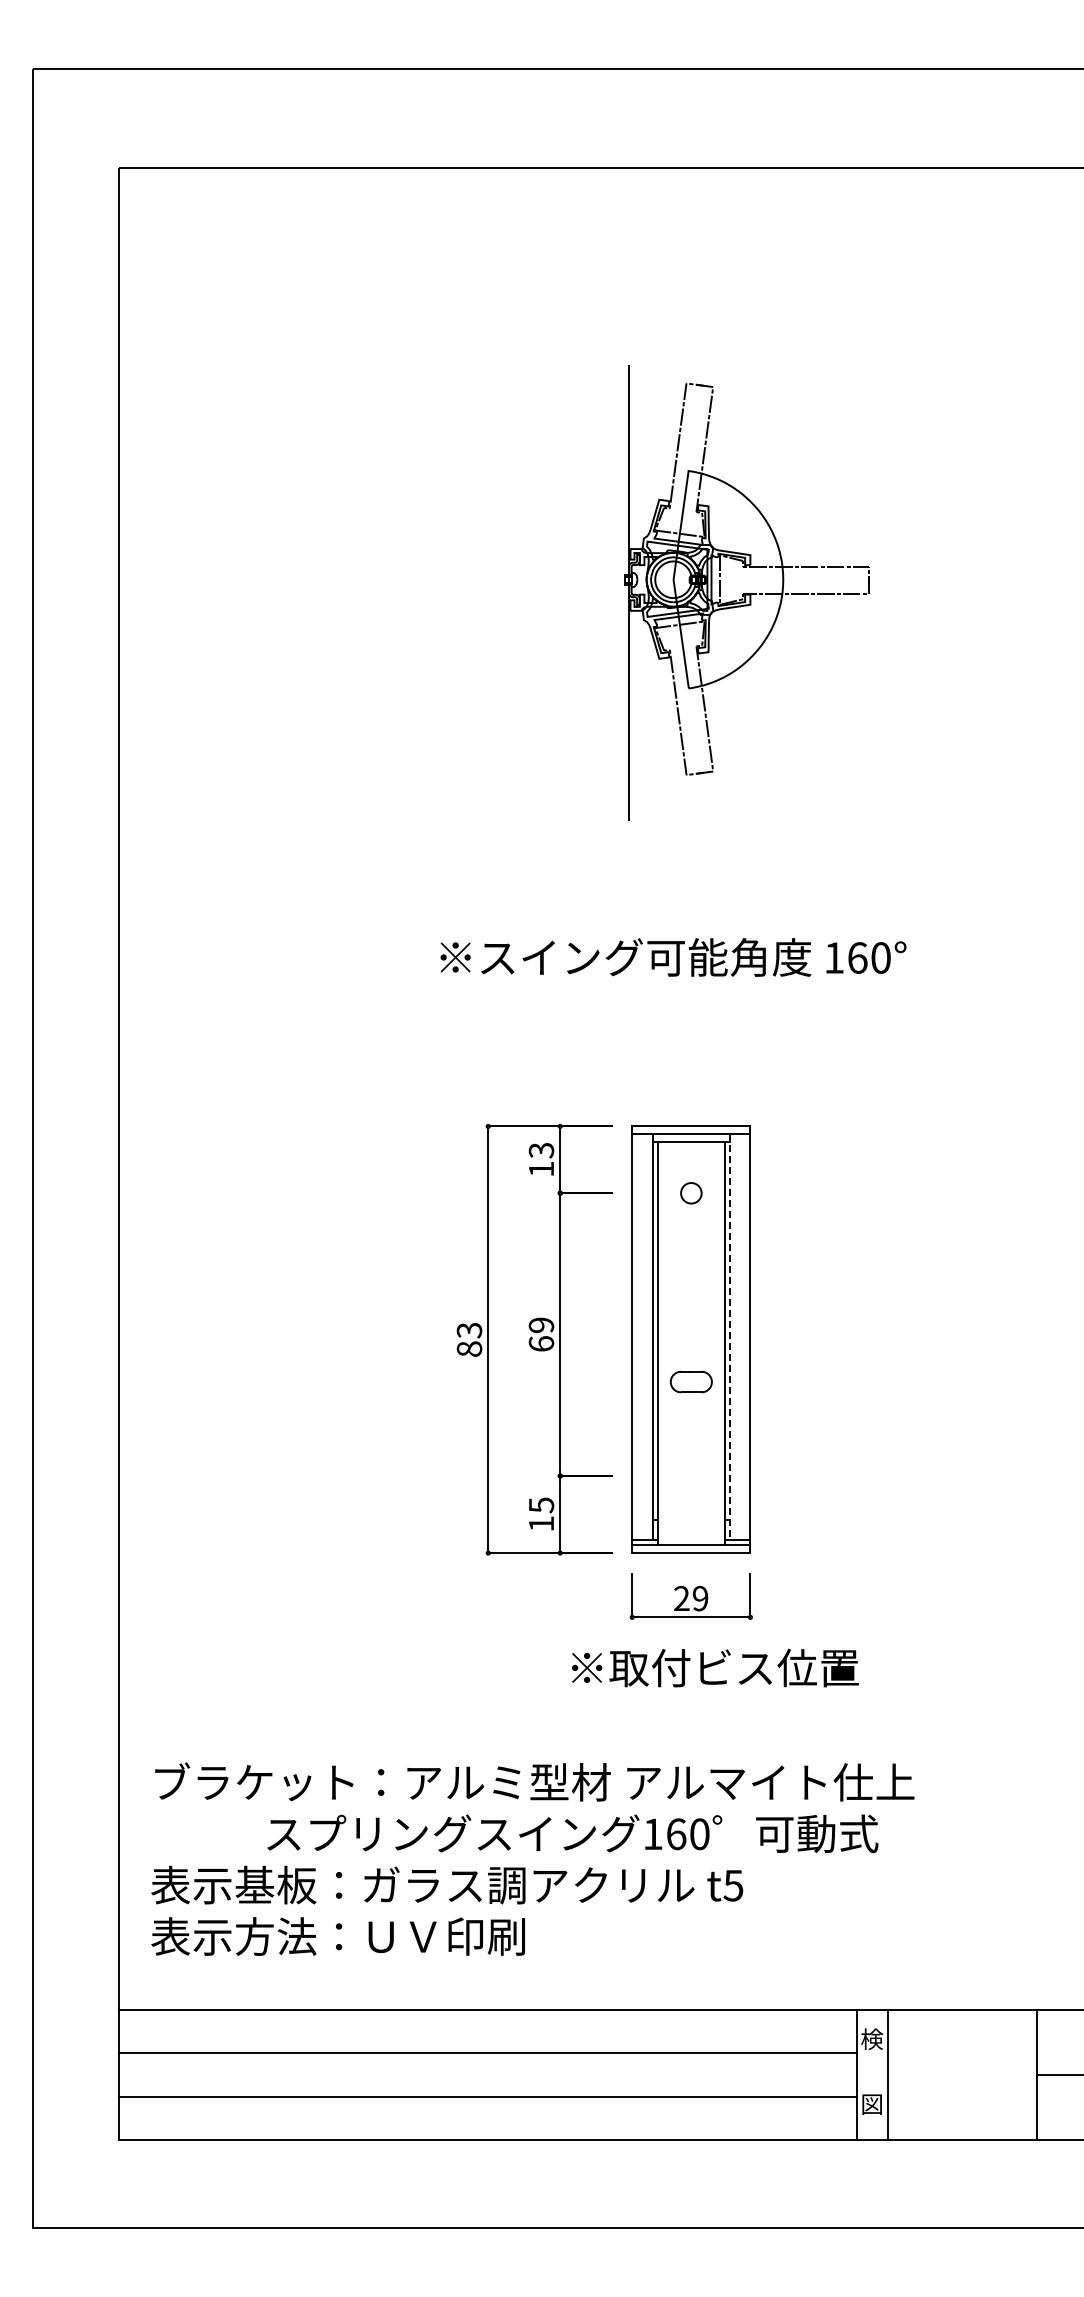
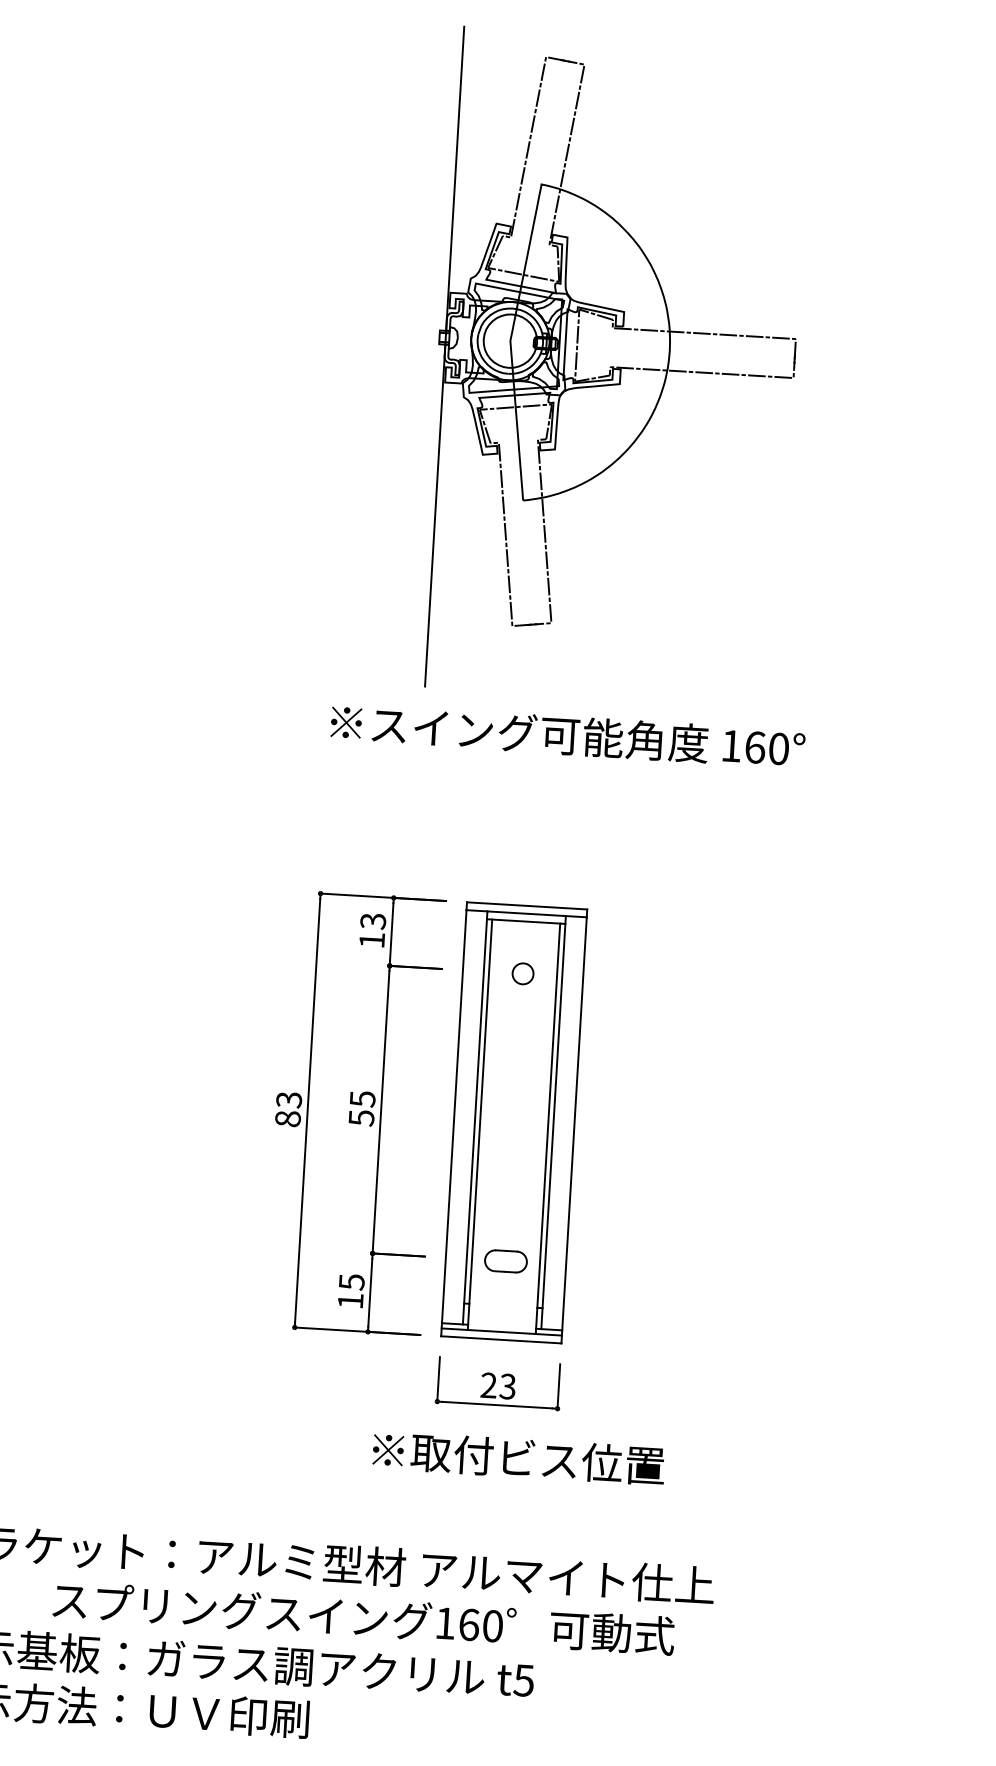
part: (746, 592) -> (615, 366), size x1.43
text: (673, 957) -> (567, 735), moved
text: (541, 1334) -> (362, 1108), 69 -> 55
line: (729, 1337) -> (553, 1122), dashed -> solid
part: (690, 1381) -> (505, 1260), moved
text: (700, 1598) -> (507, 1386), 29 -> 23

